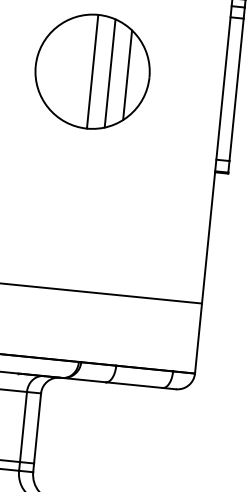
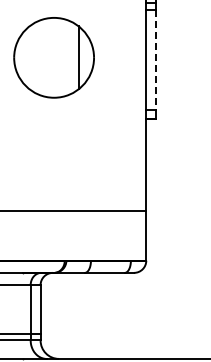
line: (93, 71) -> (54, 57), removed
line: (110, 73) -> (66, 57), removed
line: (236, 89) -> (155, 60), solid -> dashed

